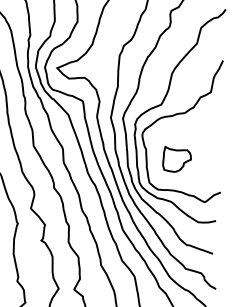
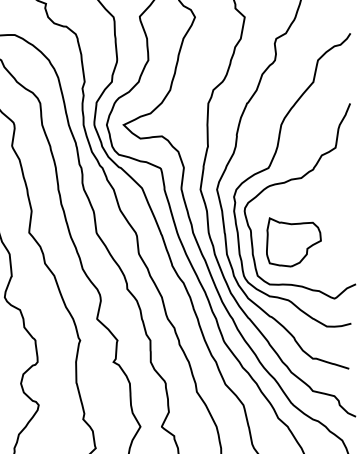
part: (176, 159) -> (293, 242), size x1.43

